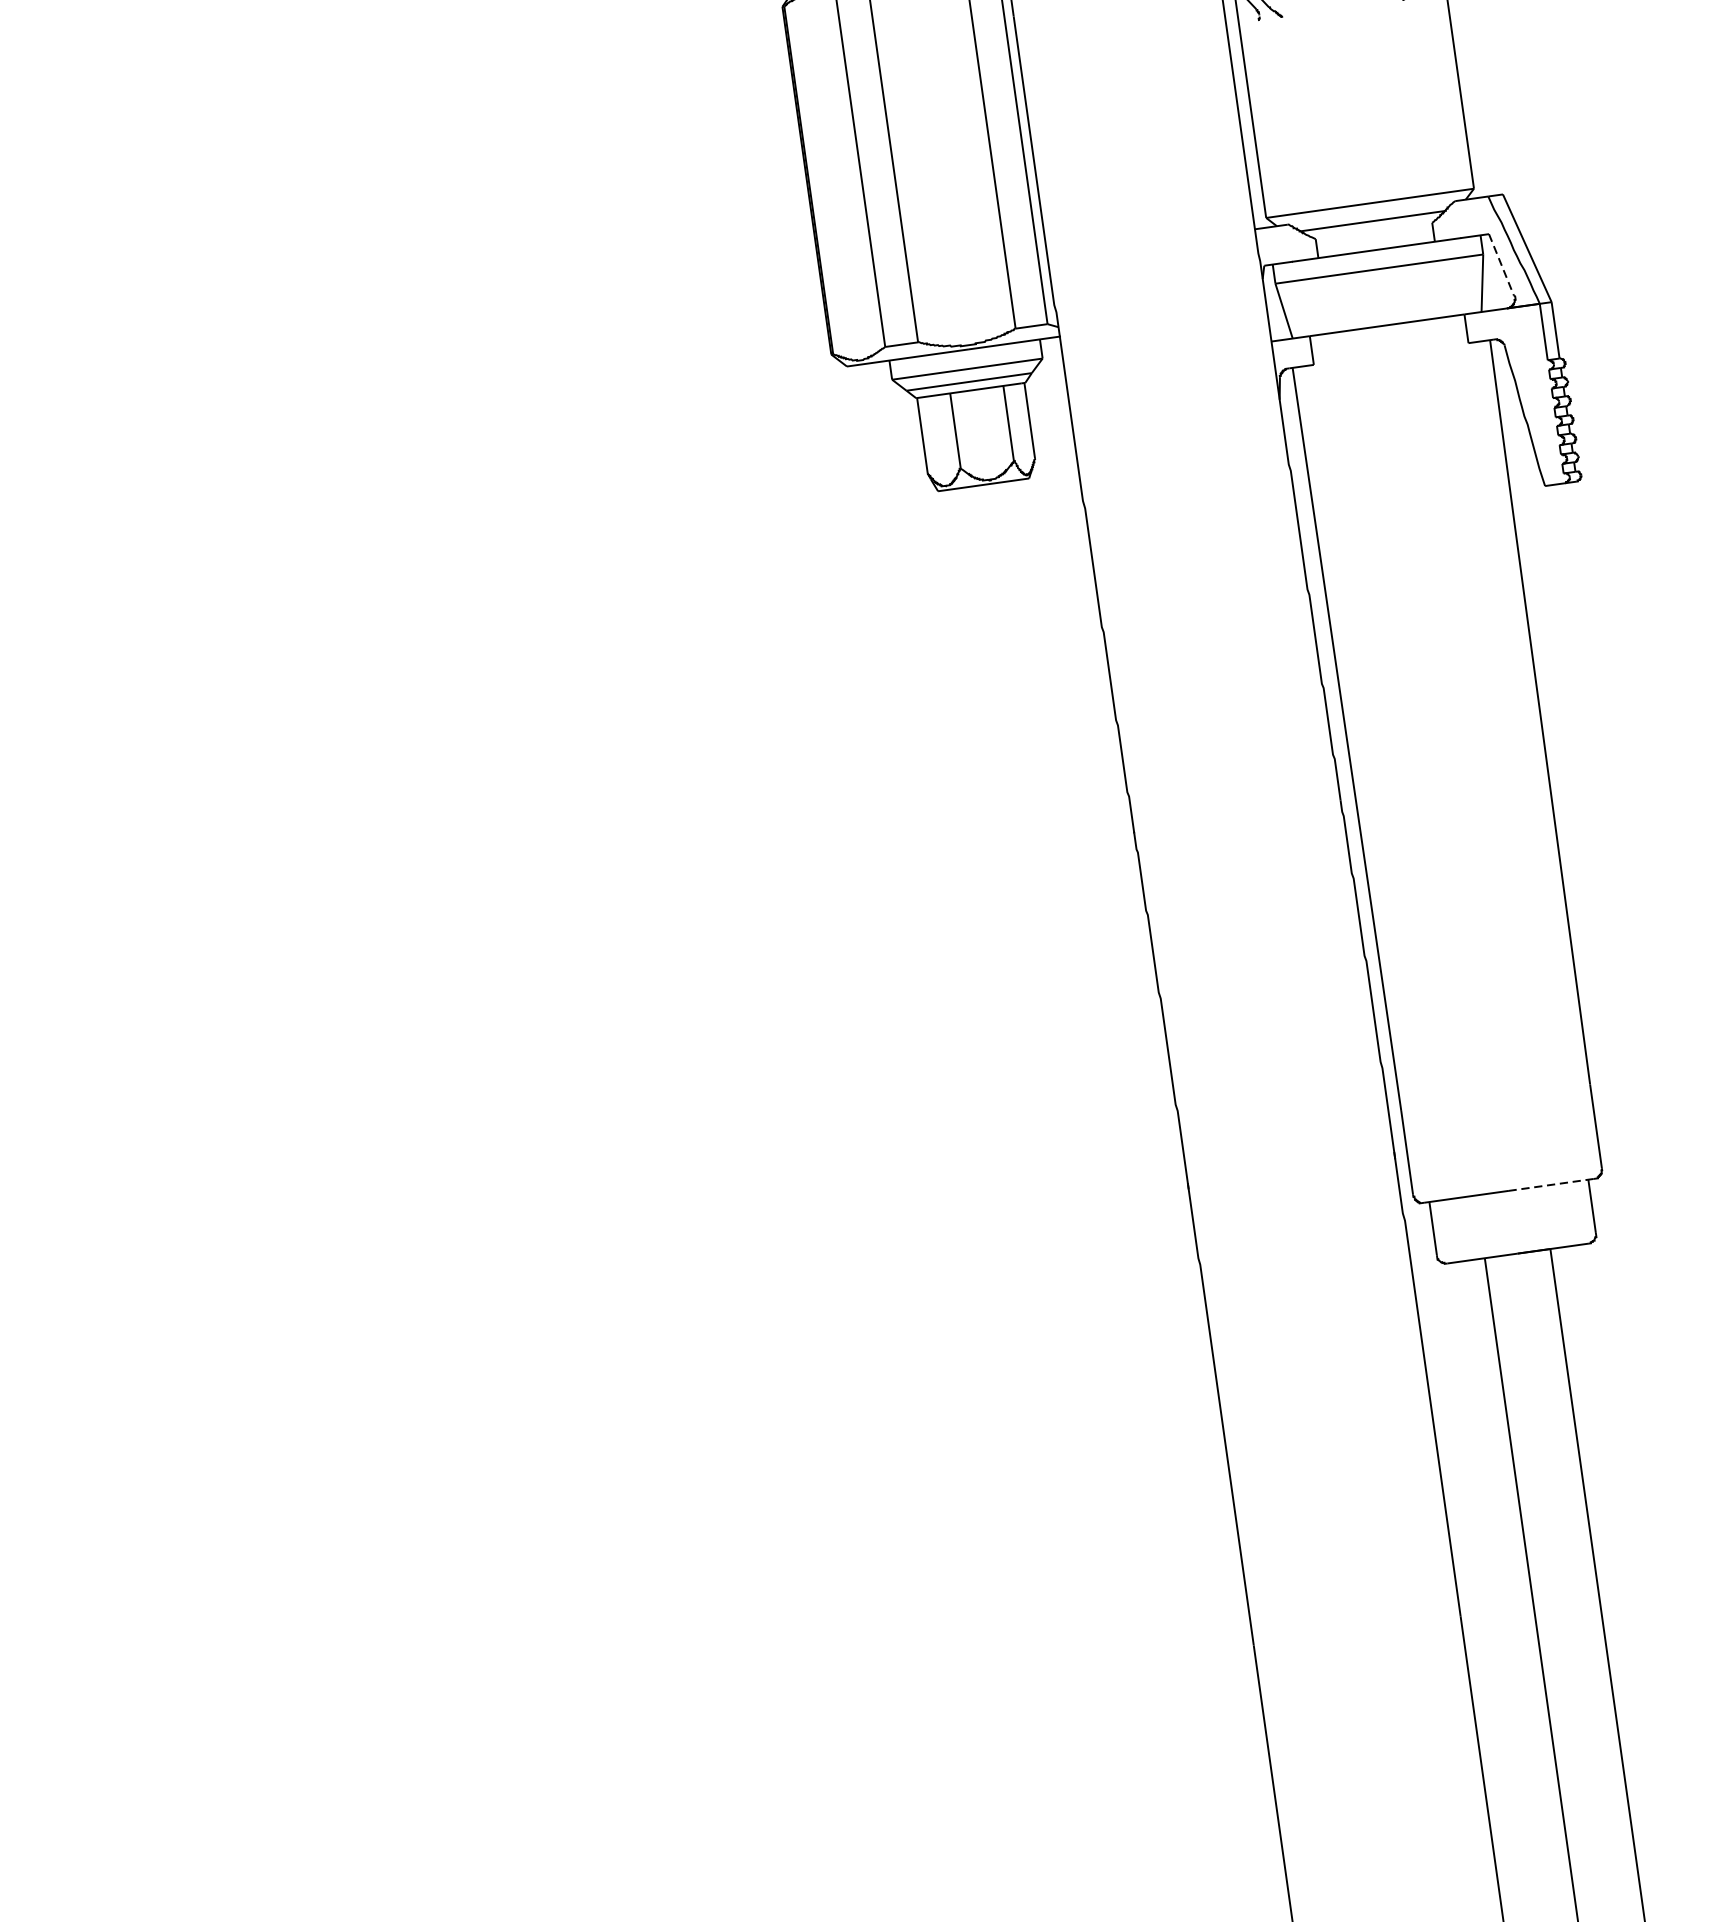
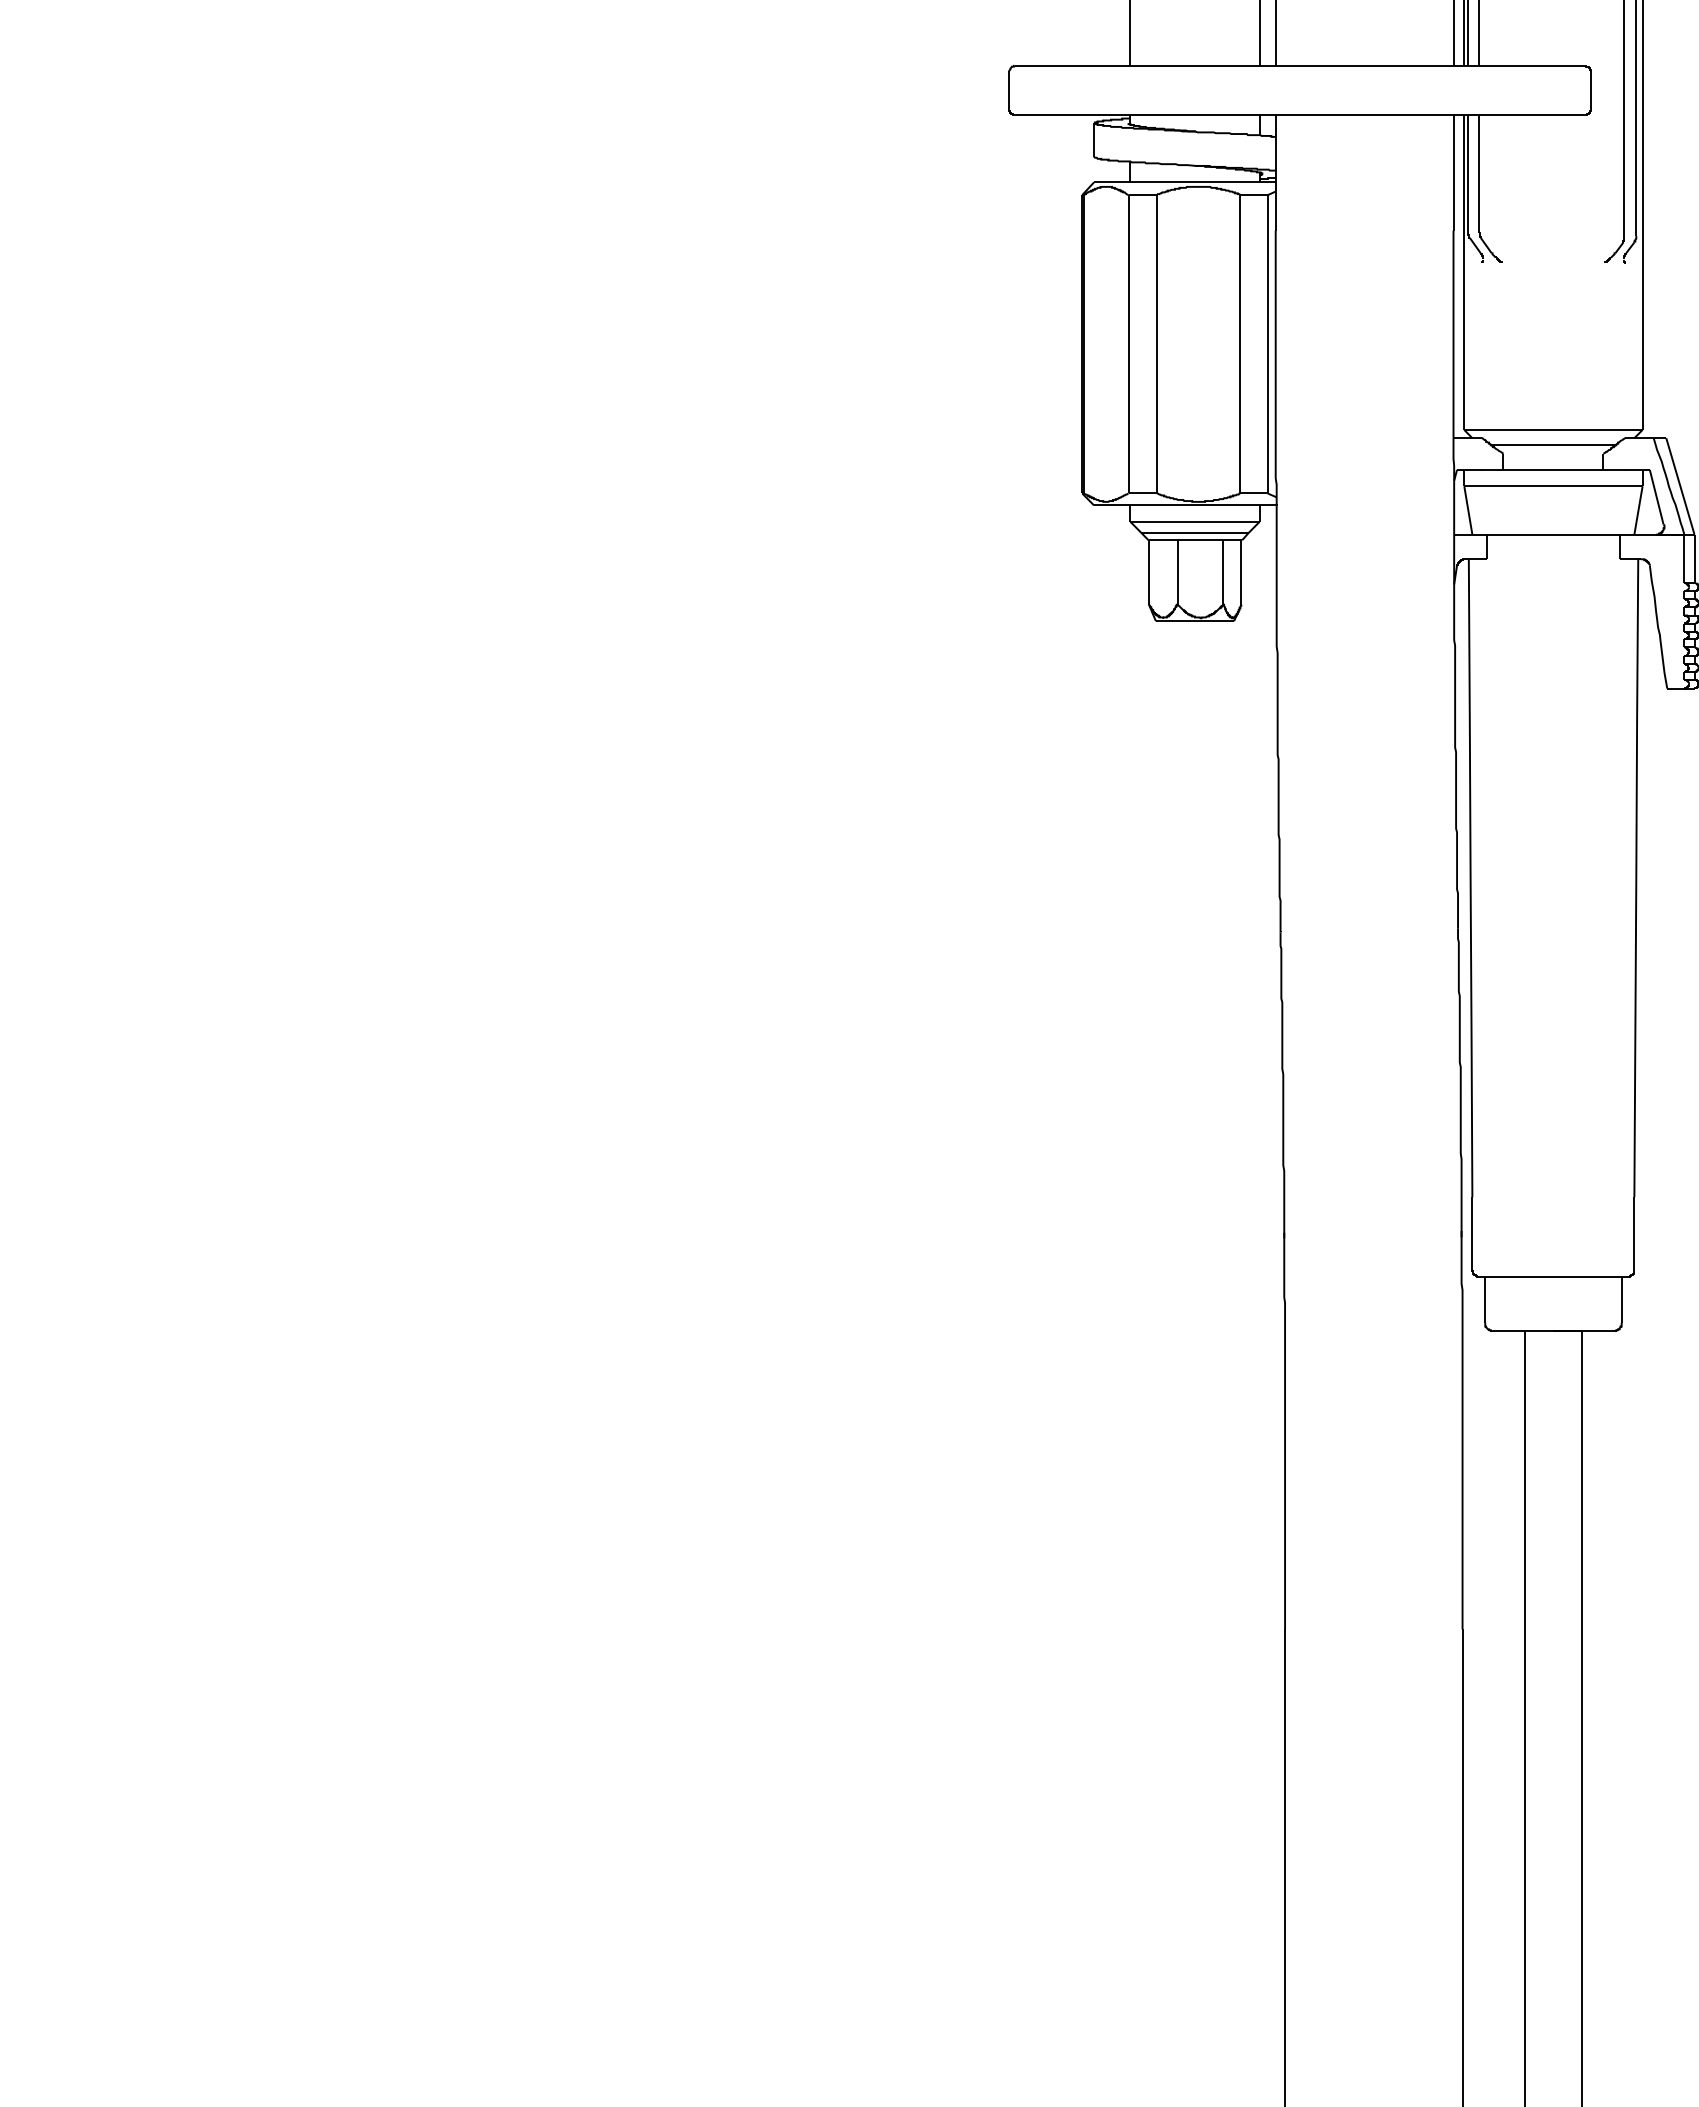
line: (1501, 265) -> (1656, 497), dashed -> solid
line: (1550, 1185) -> (1589, 1277), dashed -> solid

